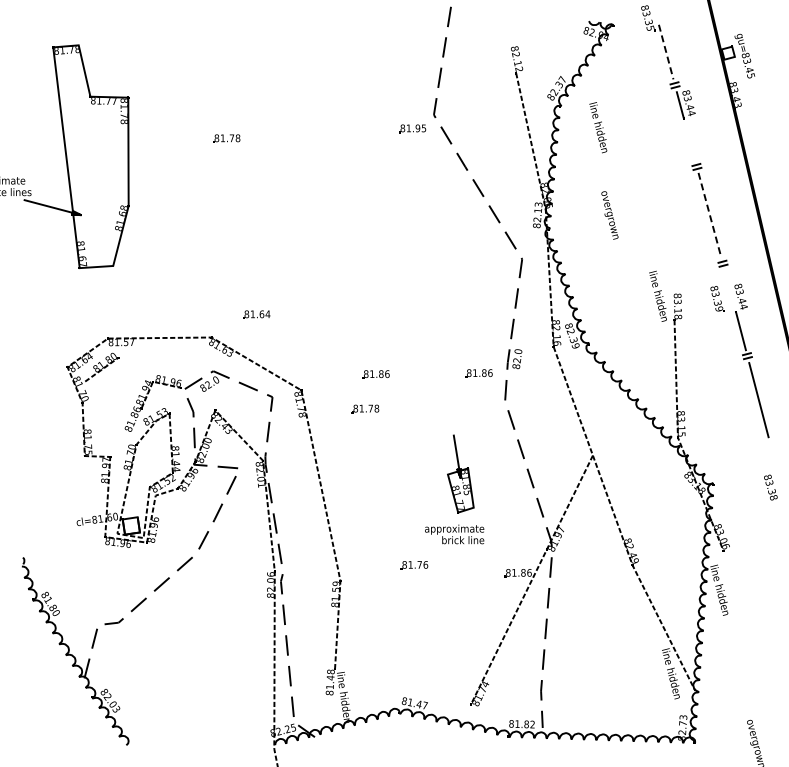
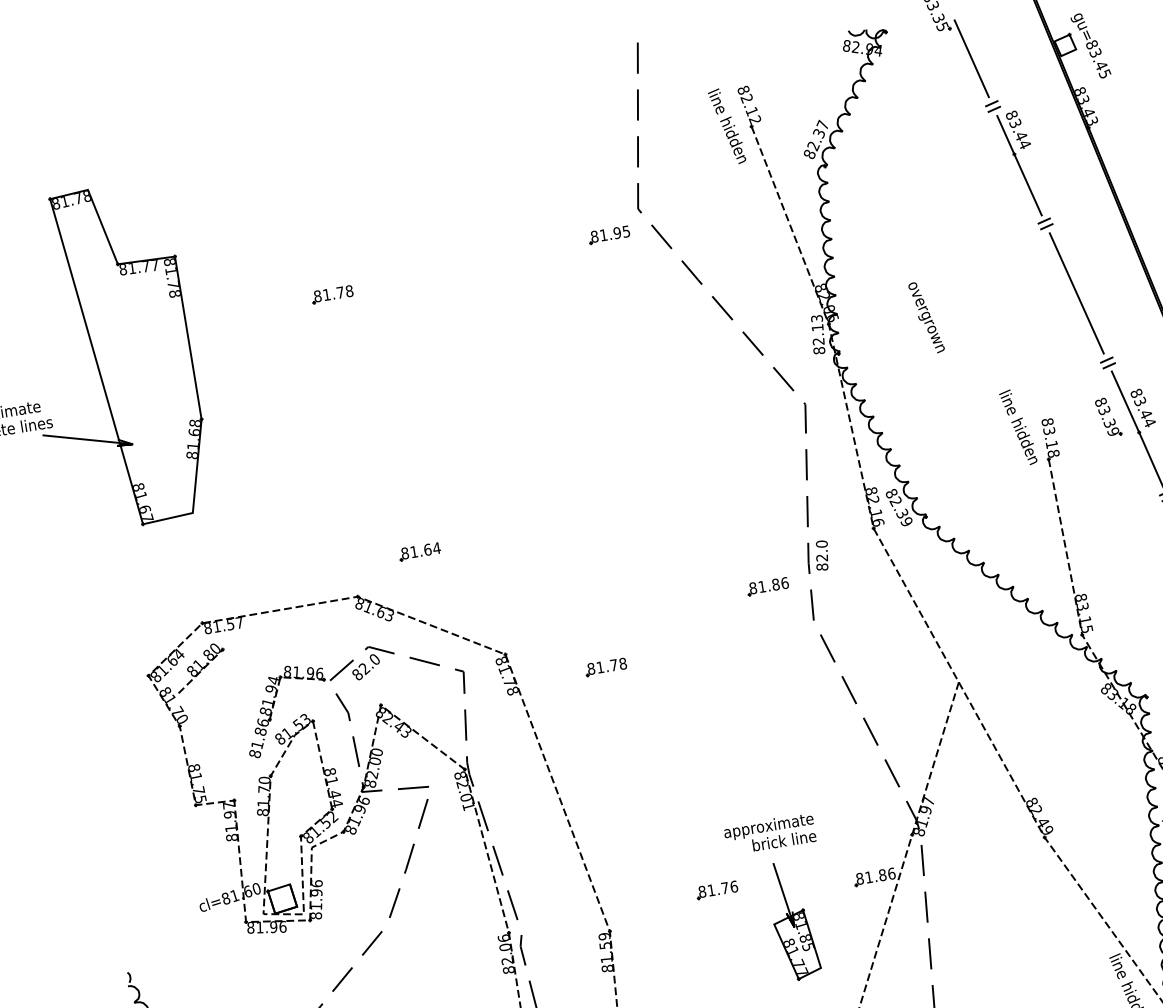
line: (666, 52) -> (972, 59), dashed -> solid
text: (598, 127) -> (727, 126), moved
line: (689, 139) -> (1027, 184), added
line: (709, 215) -> (1076, 293), dashed -> solid
line: (730, 290) -> (1125, 401), added
part: (375, 374) -> (612, 612), removed
part: (460, 473) -> (792, 919), moved

